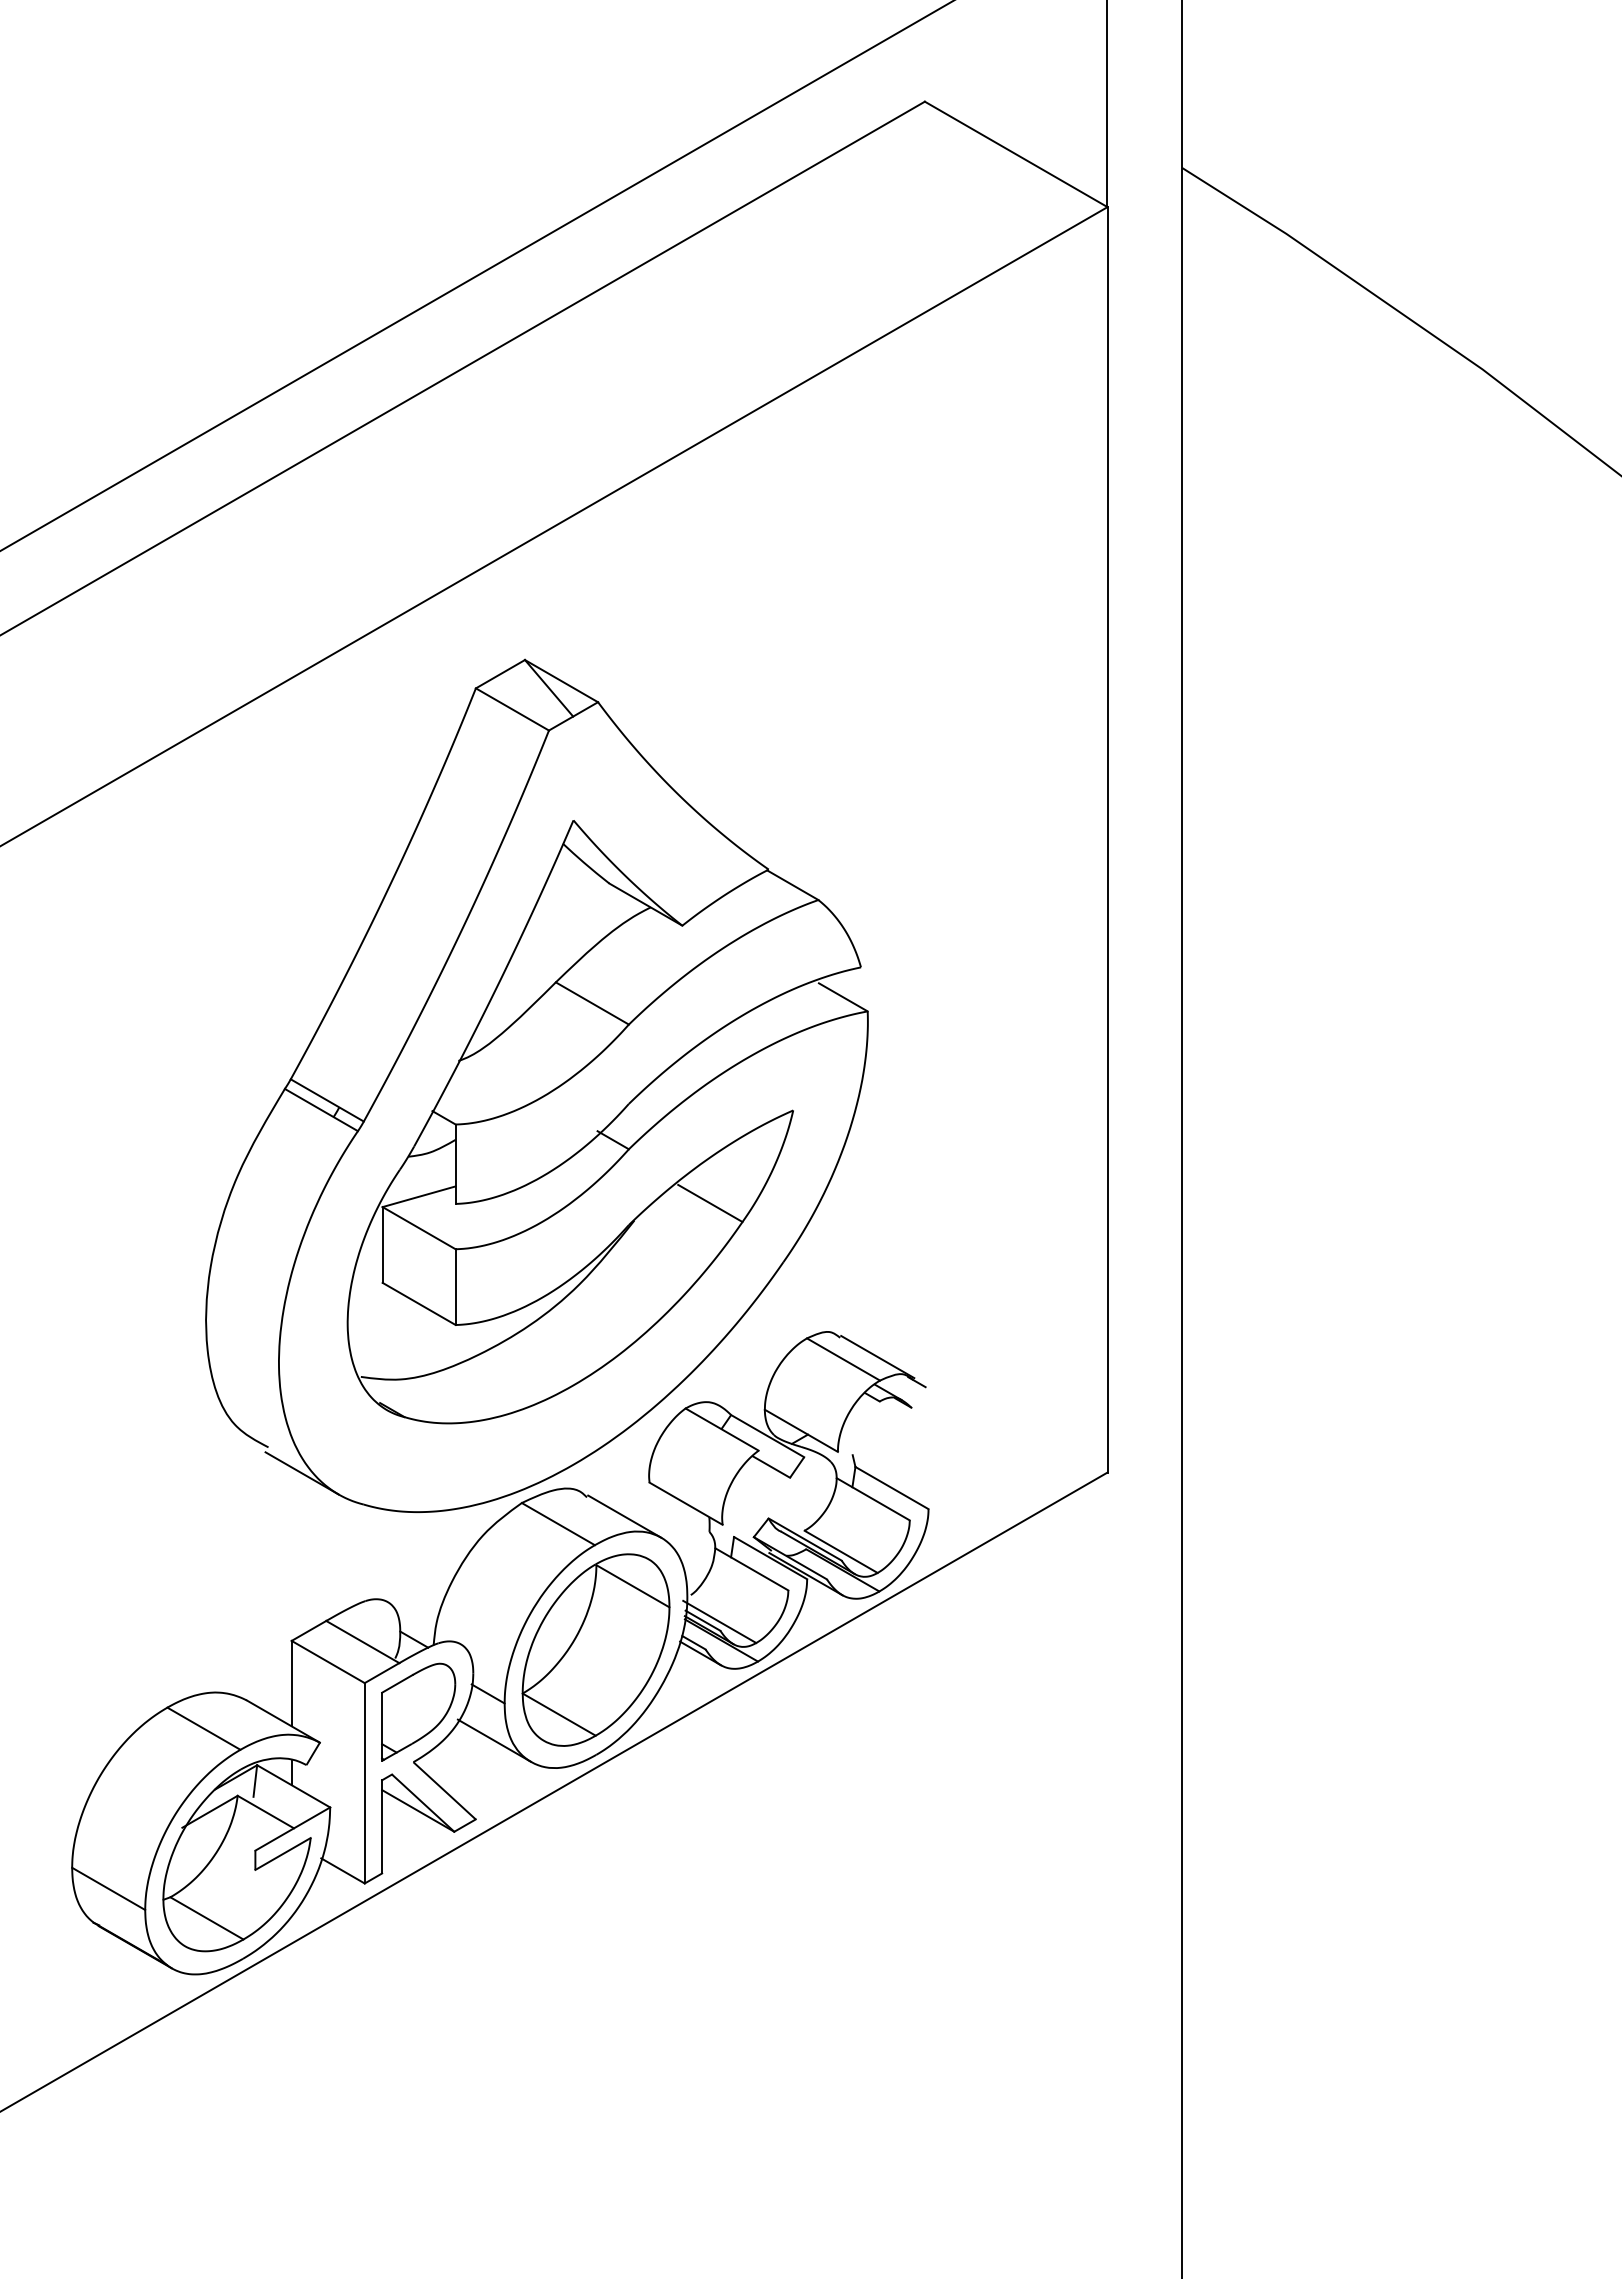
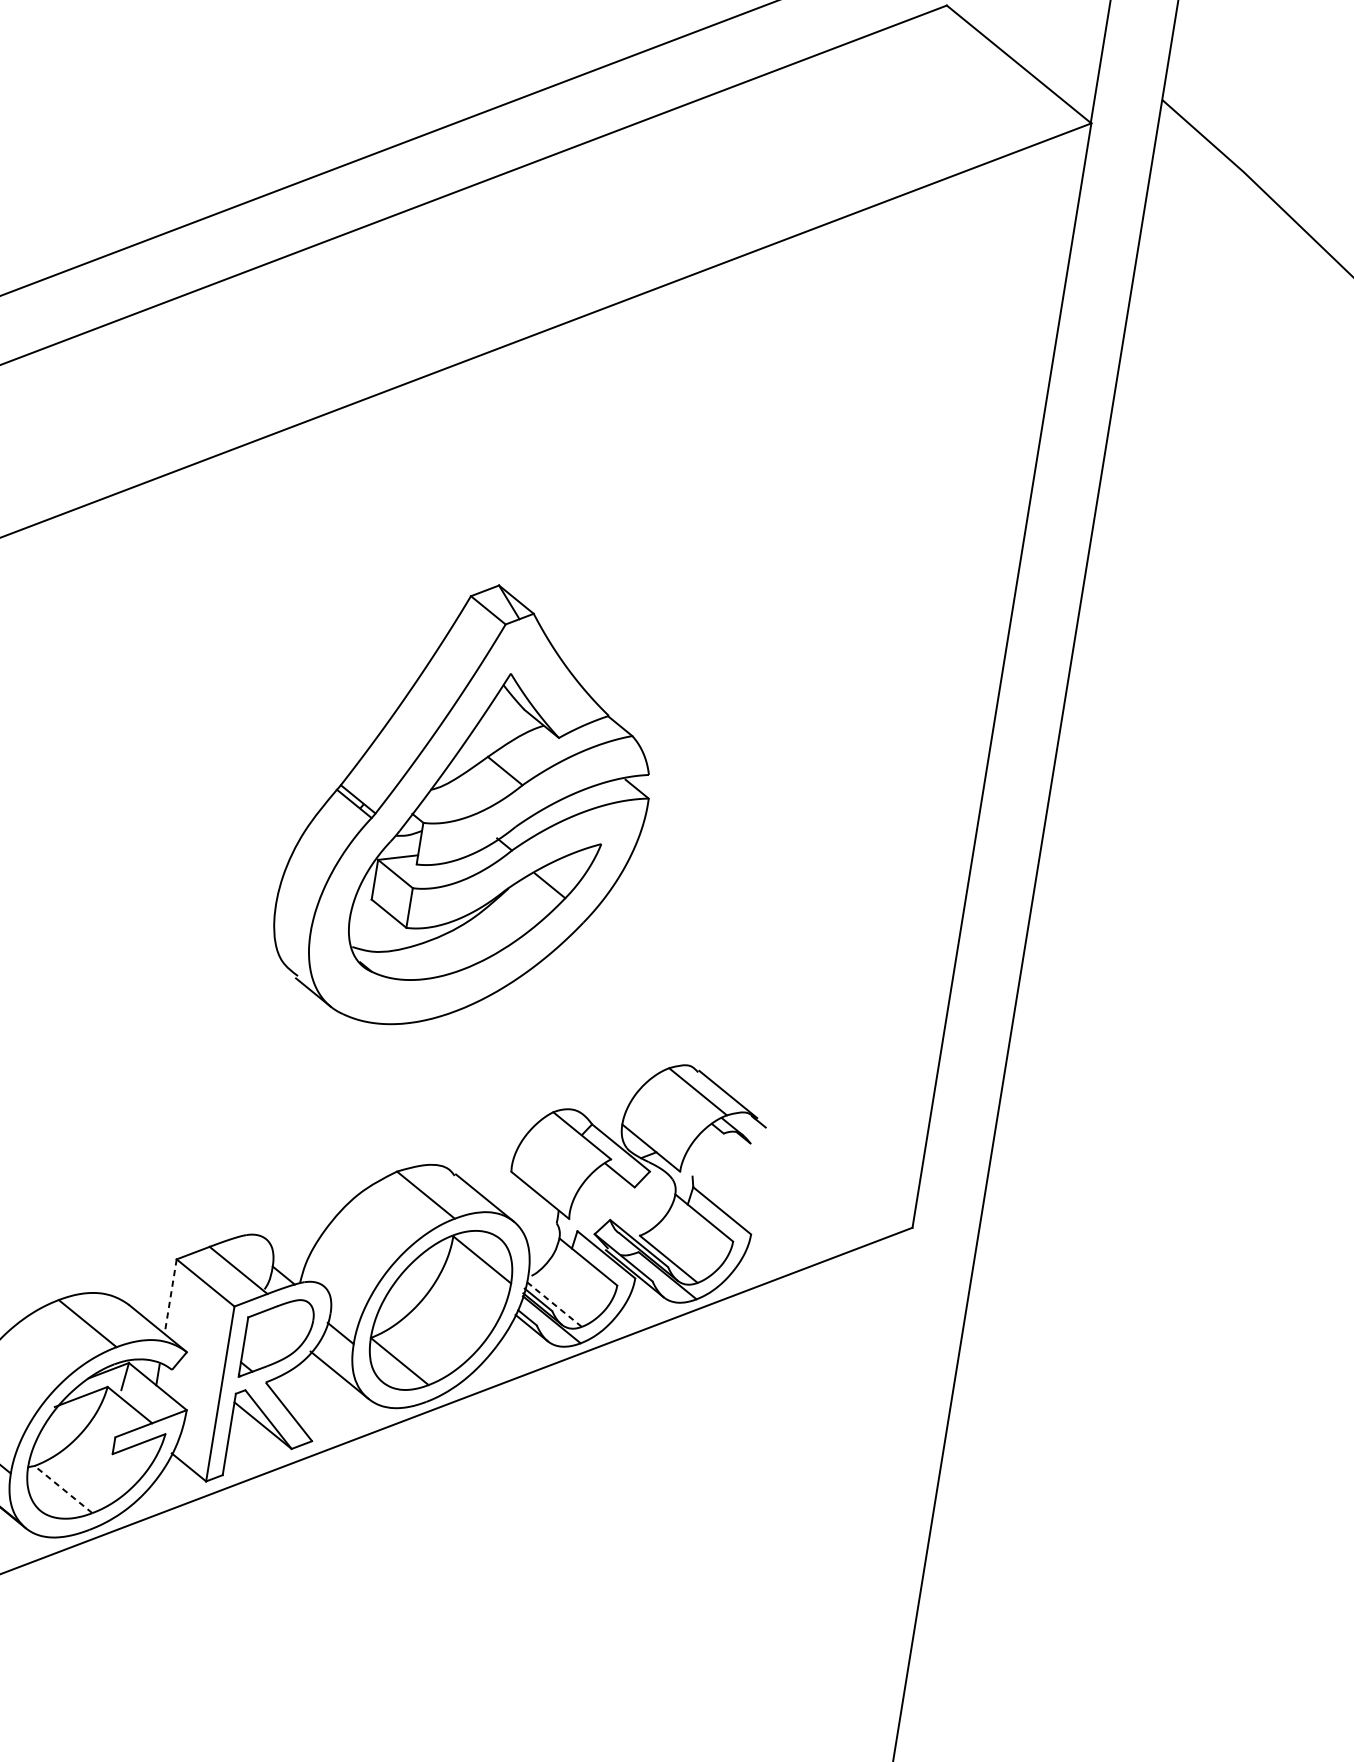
part: (536, 1085) -> (468, 809), size x0.6
line: (719, 1621) -> (552, 1302), solid -> dashed
line: (291, 1683) -> (170, 1296), solid -> dashed
line: (206, 1918) -> (63, 1489), solid -> dashed

